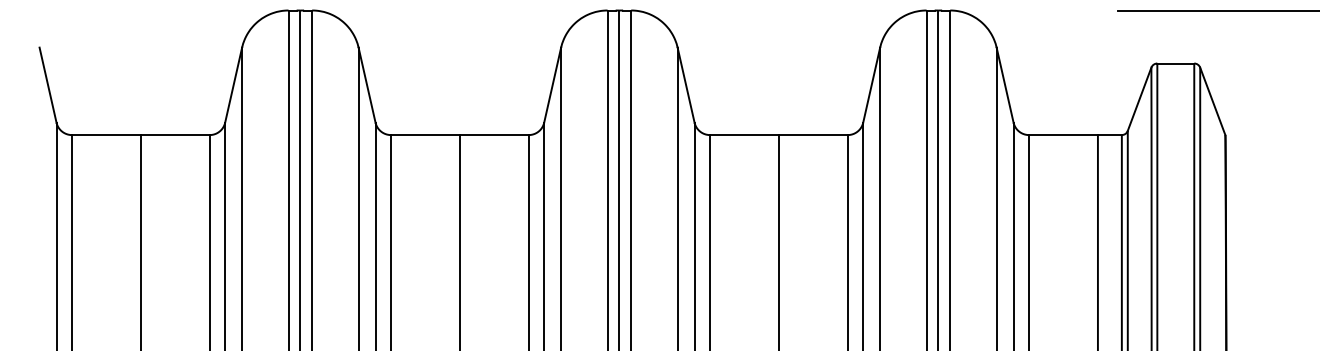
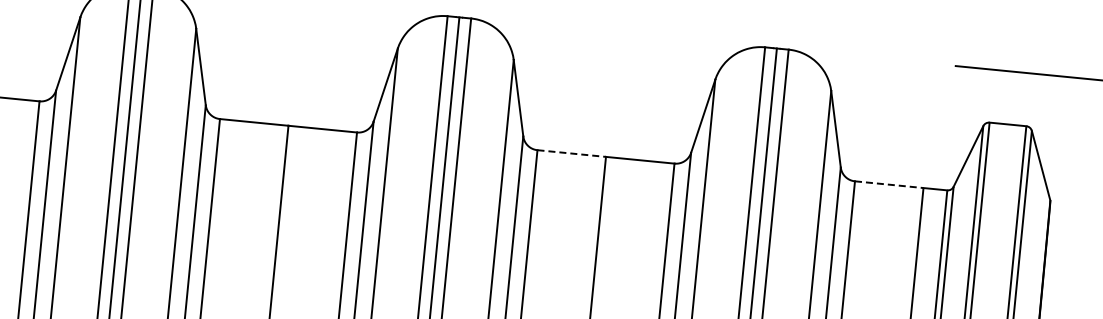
line: (744, 135) -> (571, 153), solid -> dashed
line: (1064, 135) -> (890, 185), solid -> dashed

